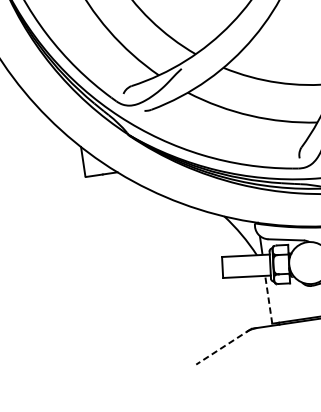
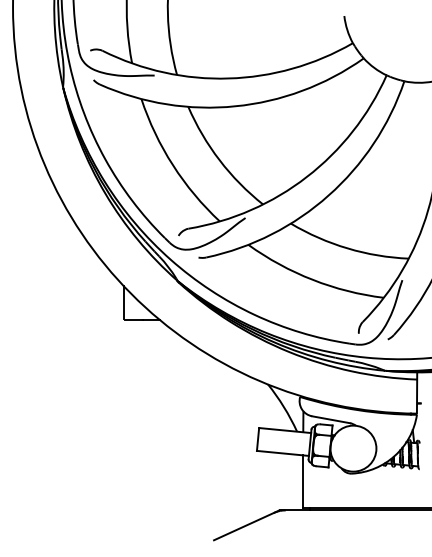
line: (268, 299) -> (302, 481), dashed -> solid
line: (223, 346) -> (246, 525), dashed -> solid

